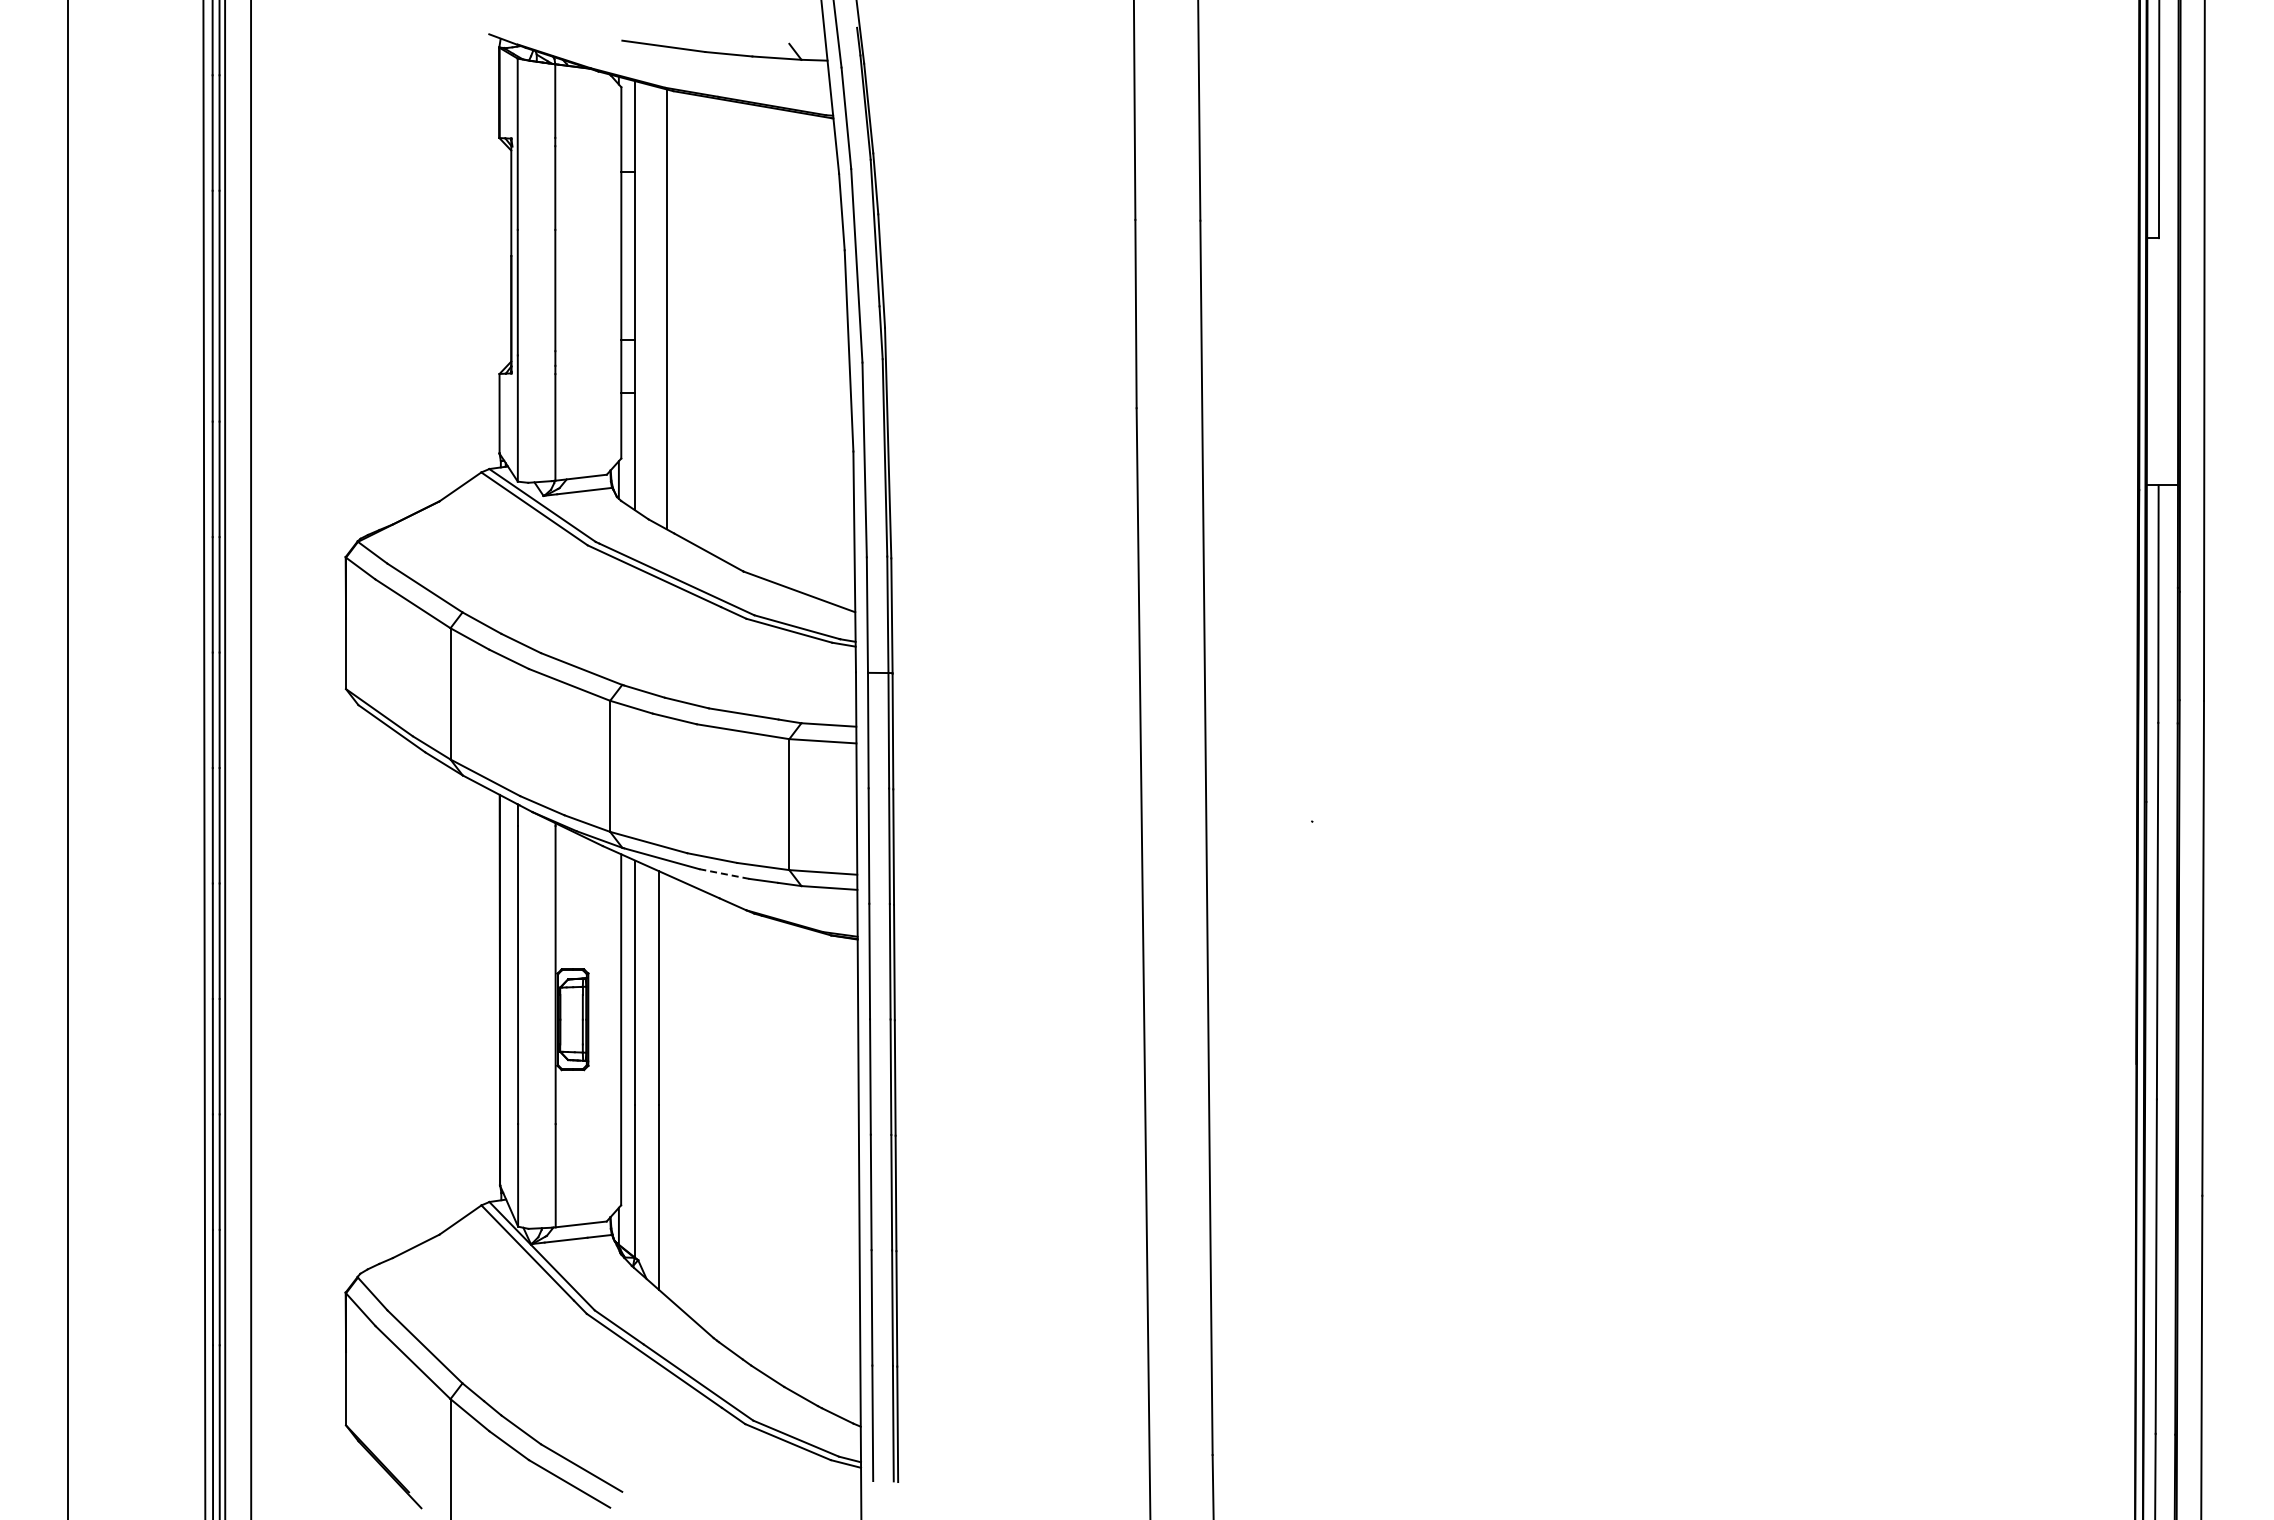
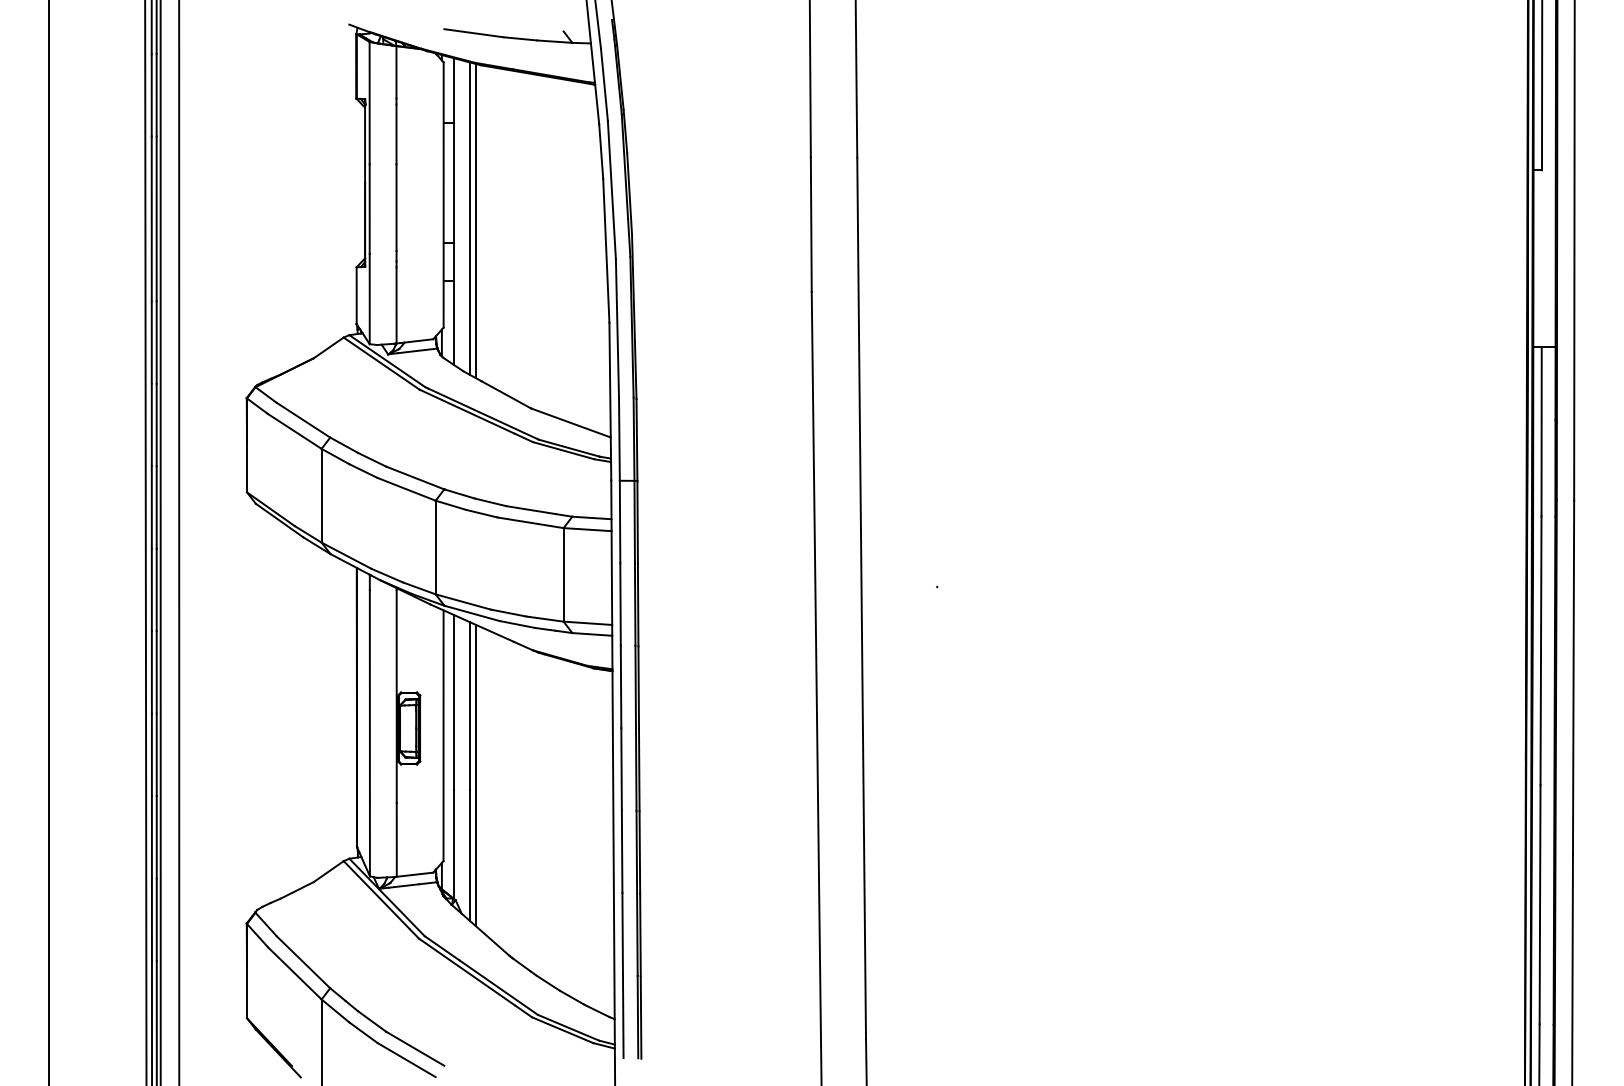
line: (658, 305) -> (470, 218), added
line: (723, 873) -> (516, 624), dashed -> solid
line: (666, 1085) -> (475, 775), added

